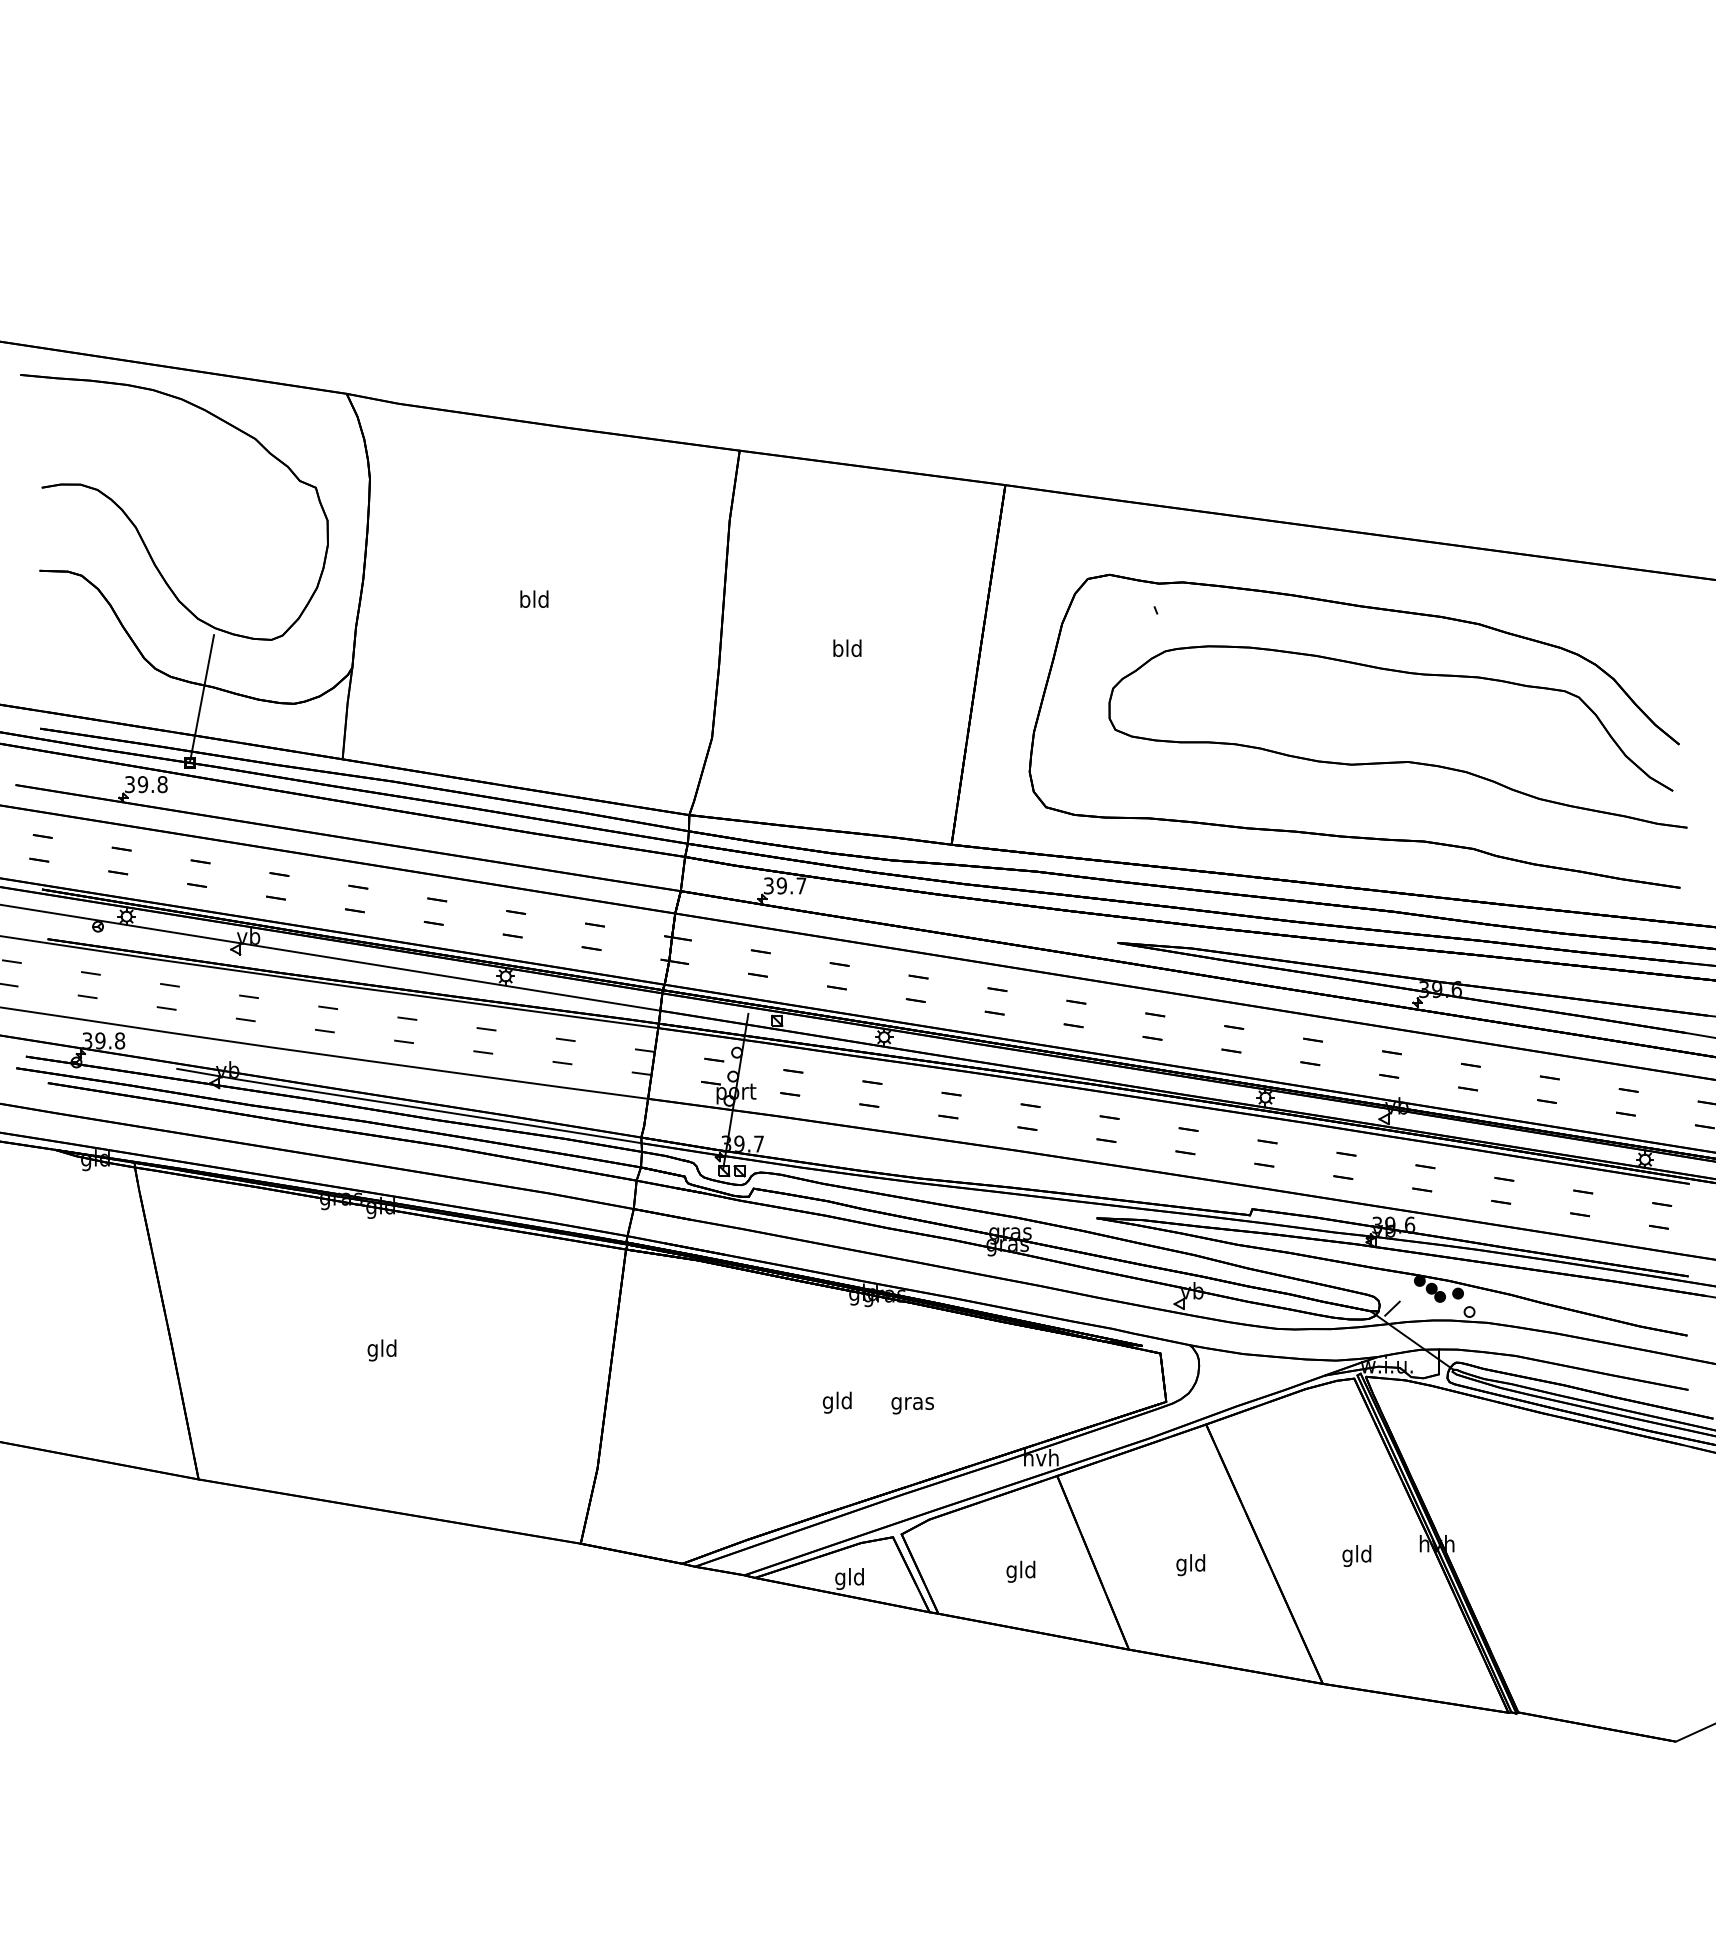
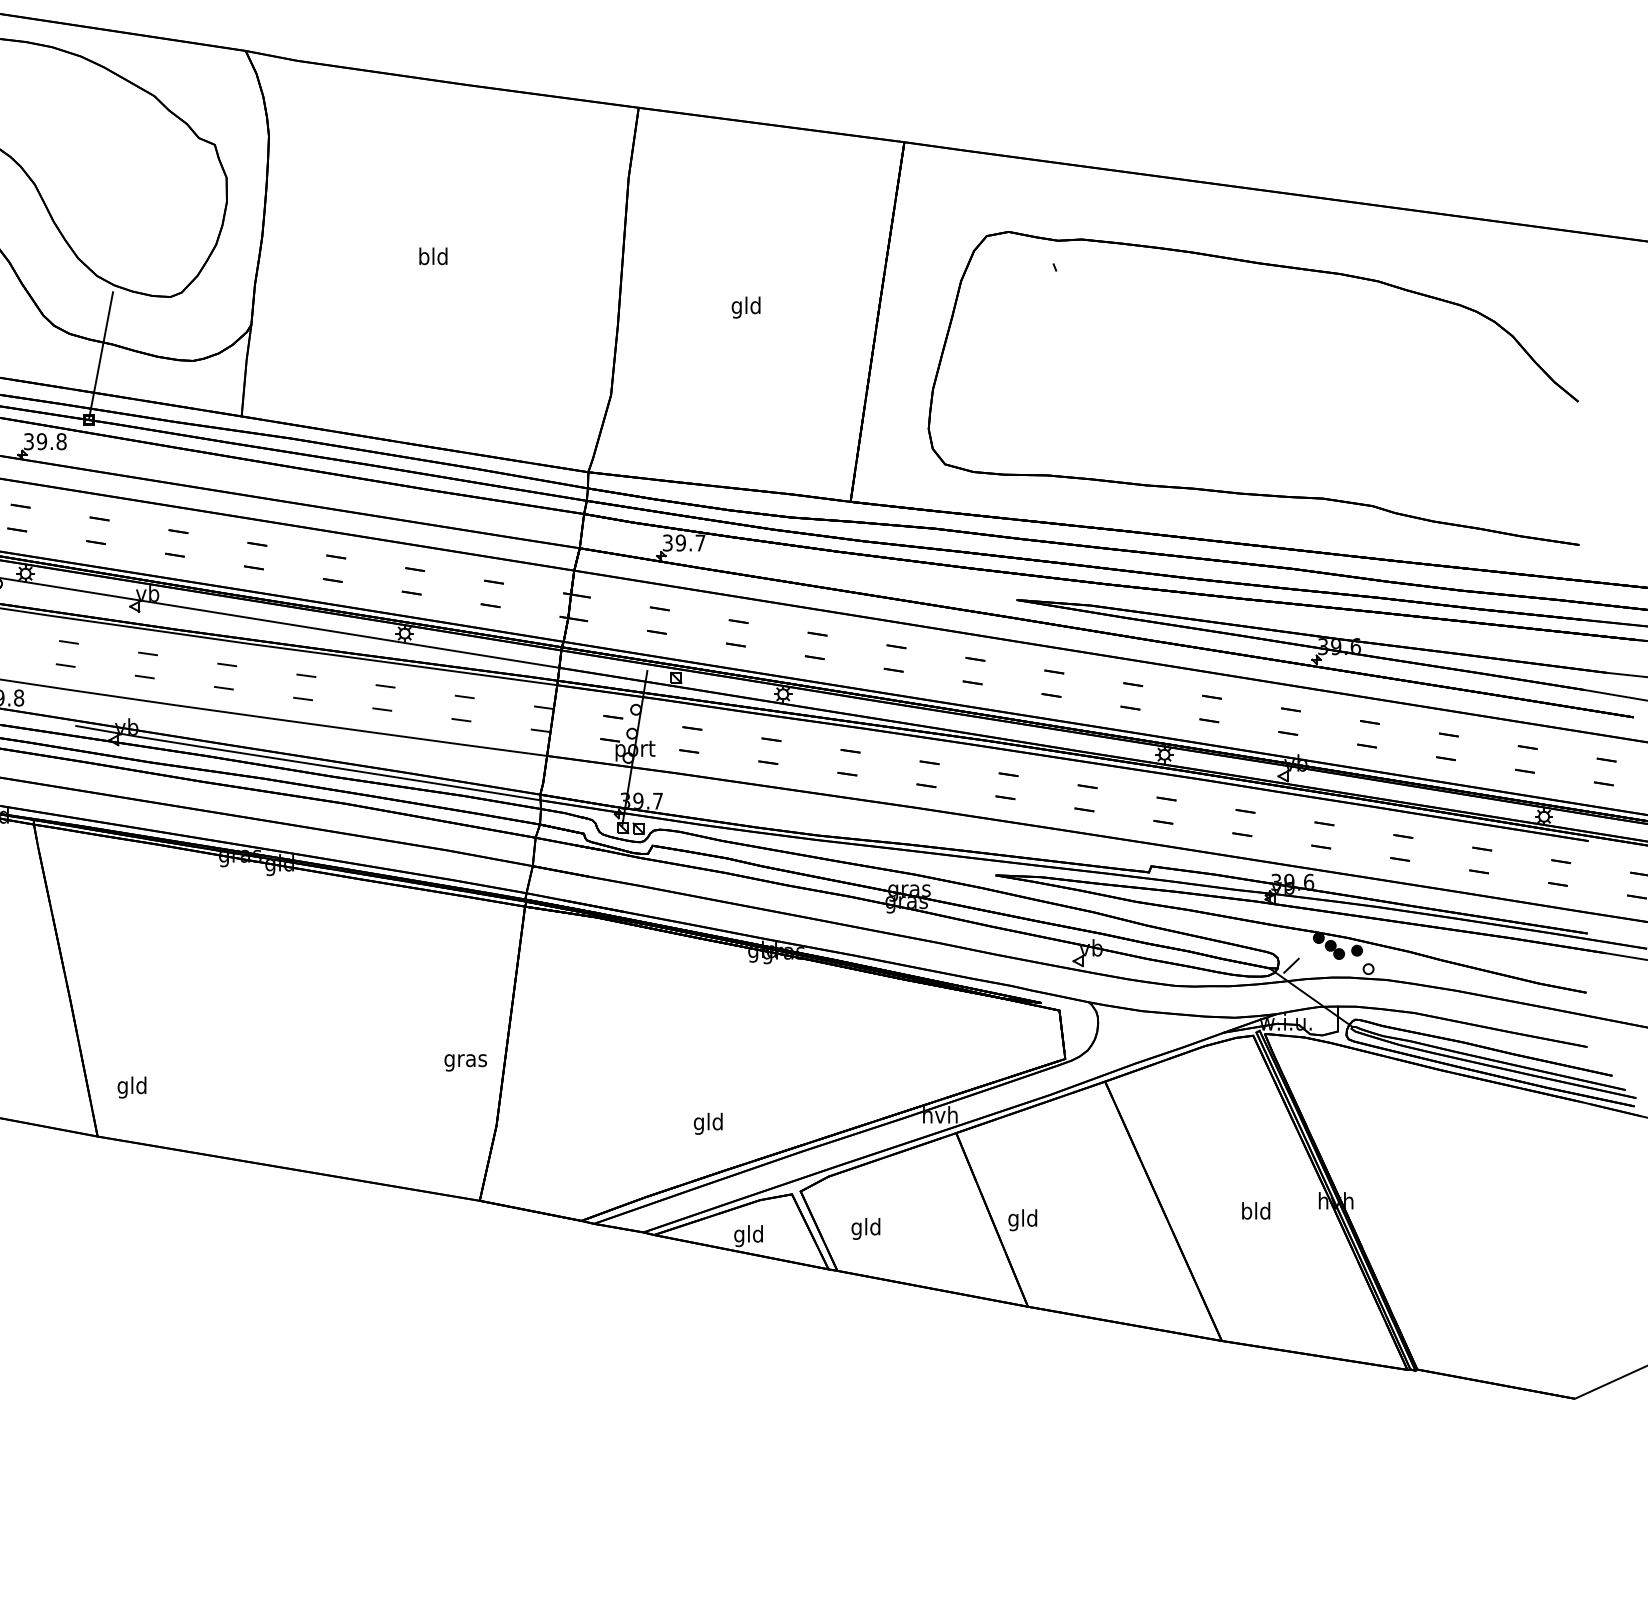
text: (837, 650) -> (736, 307), bld -> gld
part: (1397, 761) -> (1296, 418), removed
text: (381, 1350) -> (131, 1087), moved
text: (836, 1402) -> (707, 1123), moved
text: (912, 1405) -> (465, 1062), moved
text: (1347, 1555) -> (1246, 1212), gld -> bld
text: (1190, 1565) -> (1022, 1220), moved
text: (1020, 1571) -> (865, 1228), moved

